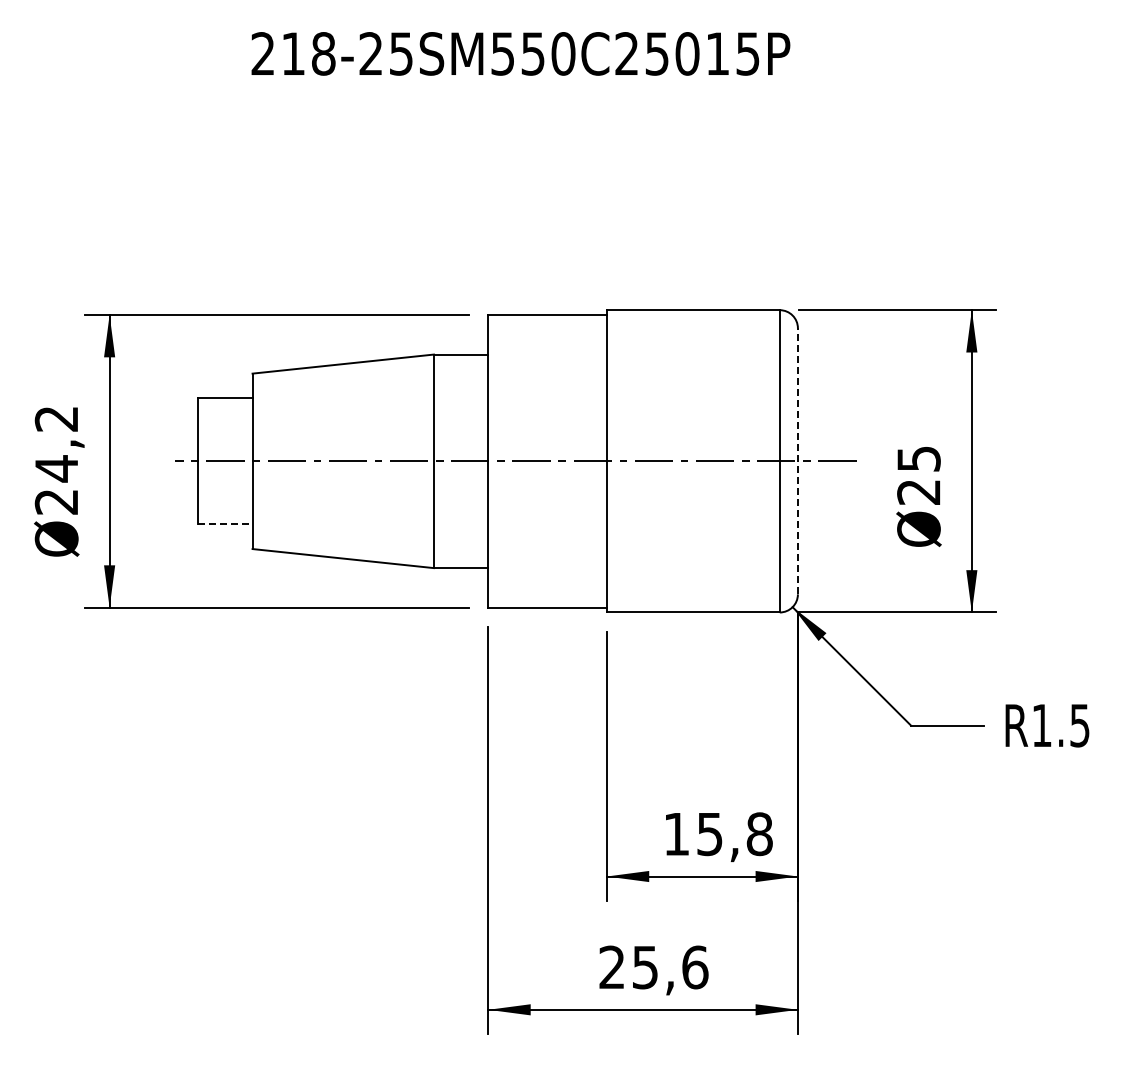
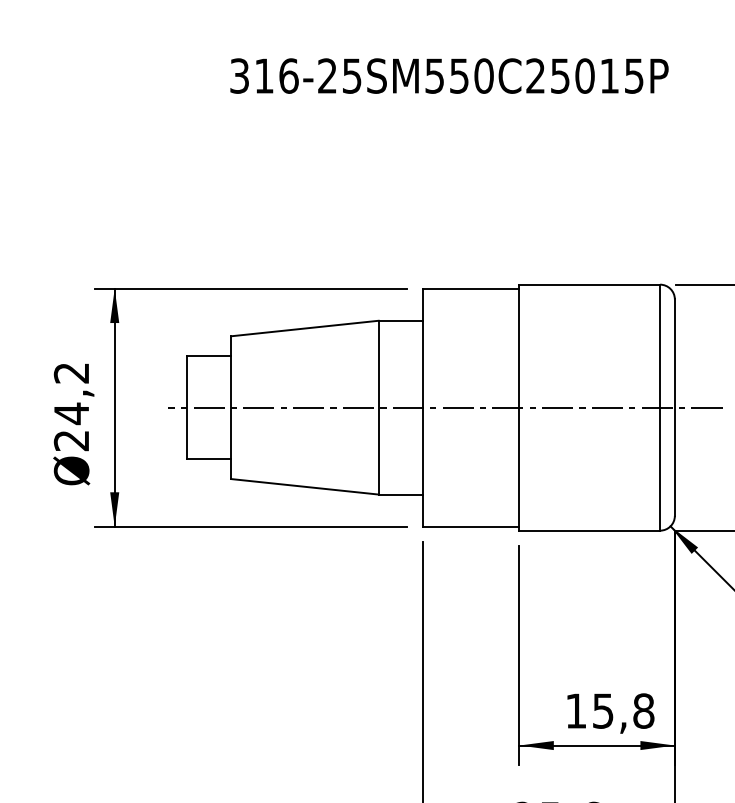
text: (293, 53) -> (264, 75), 218-25SM550C25015P -> 316-25SM550C25015P
line: (797, 460) -> (674, 406), dashed -> solid
line: (225, 524) -> (209, 459), dashed -> solid

